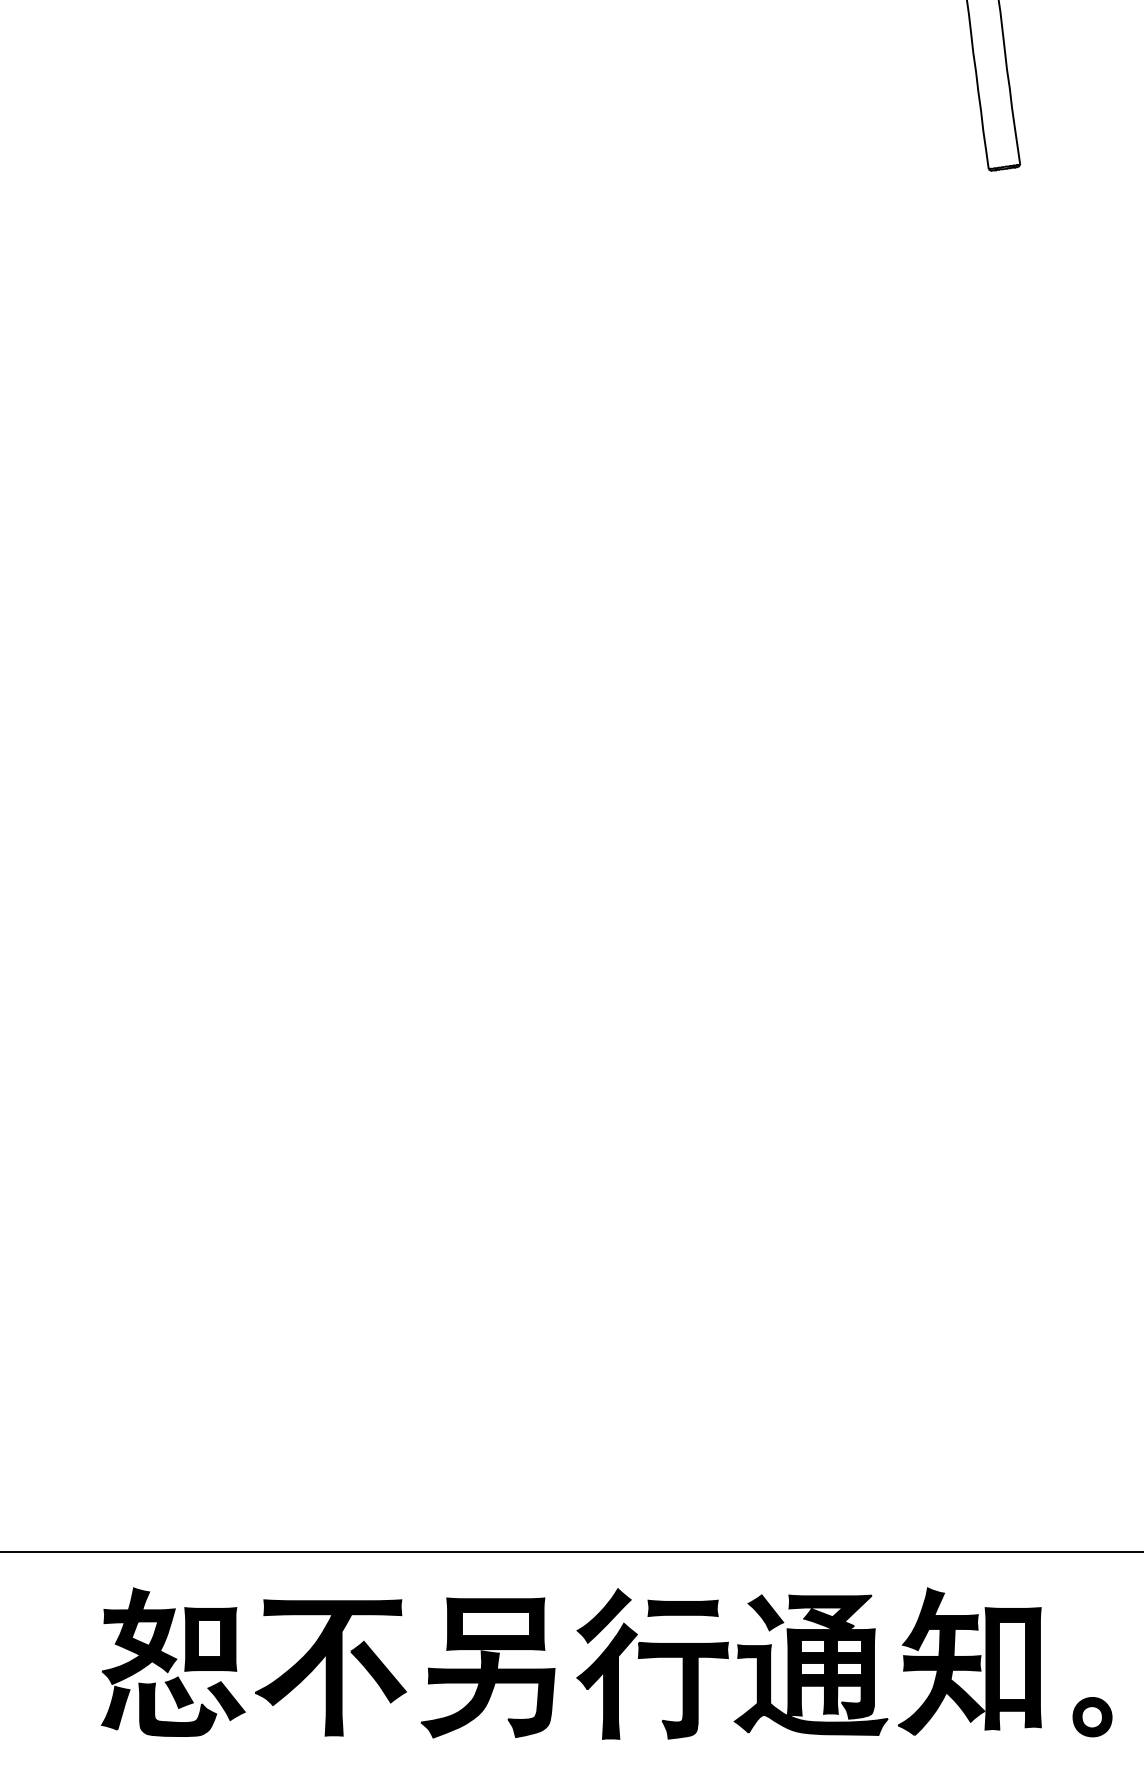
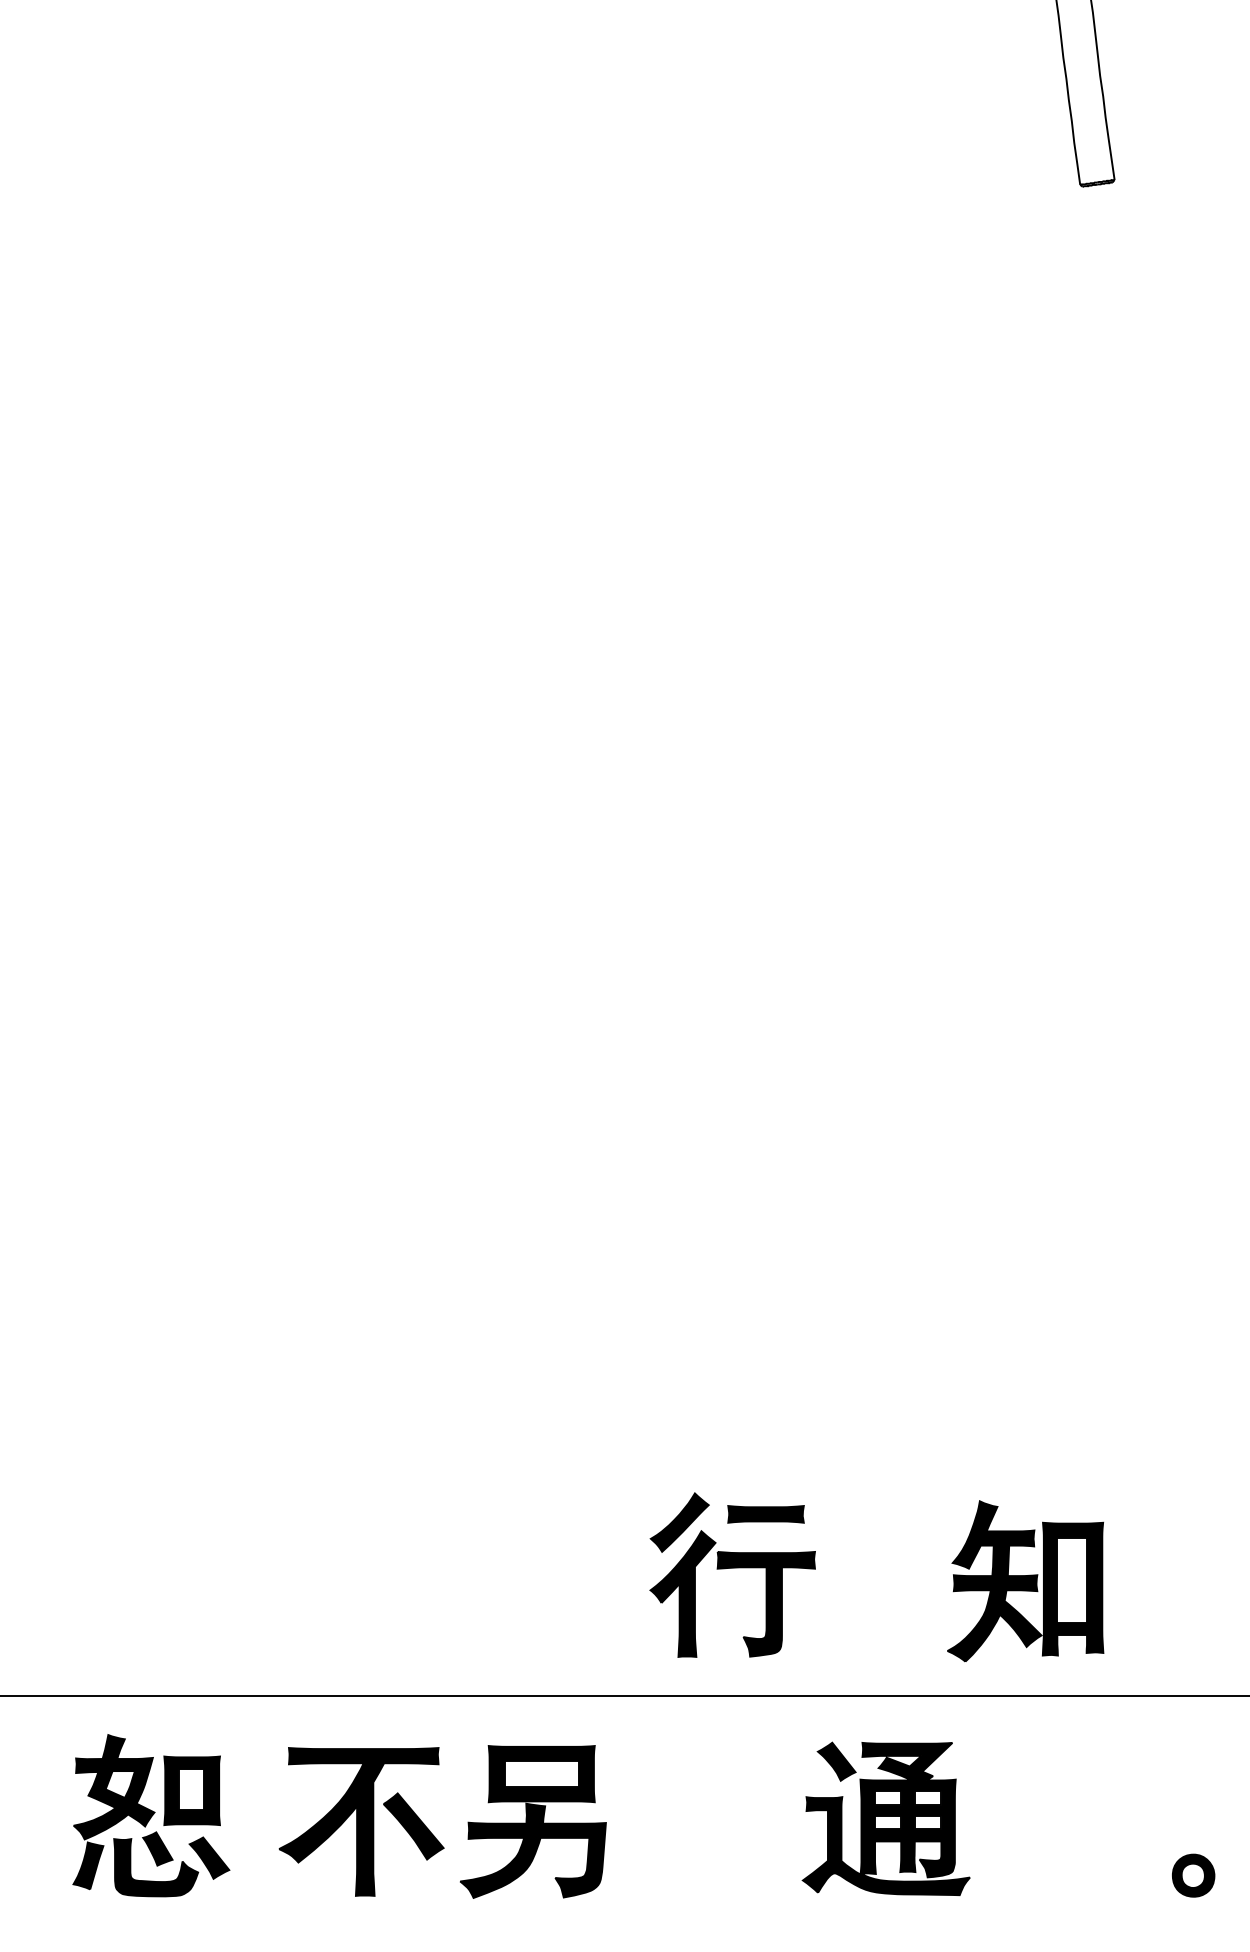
part: (173, 1661) -> (151, 1814), moved
part: (969, 1661) -> (1025, 1581), moved
part: (652, 1663) -> (732, 1574), moved

